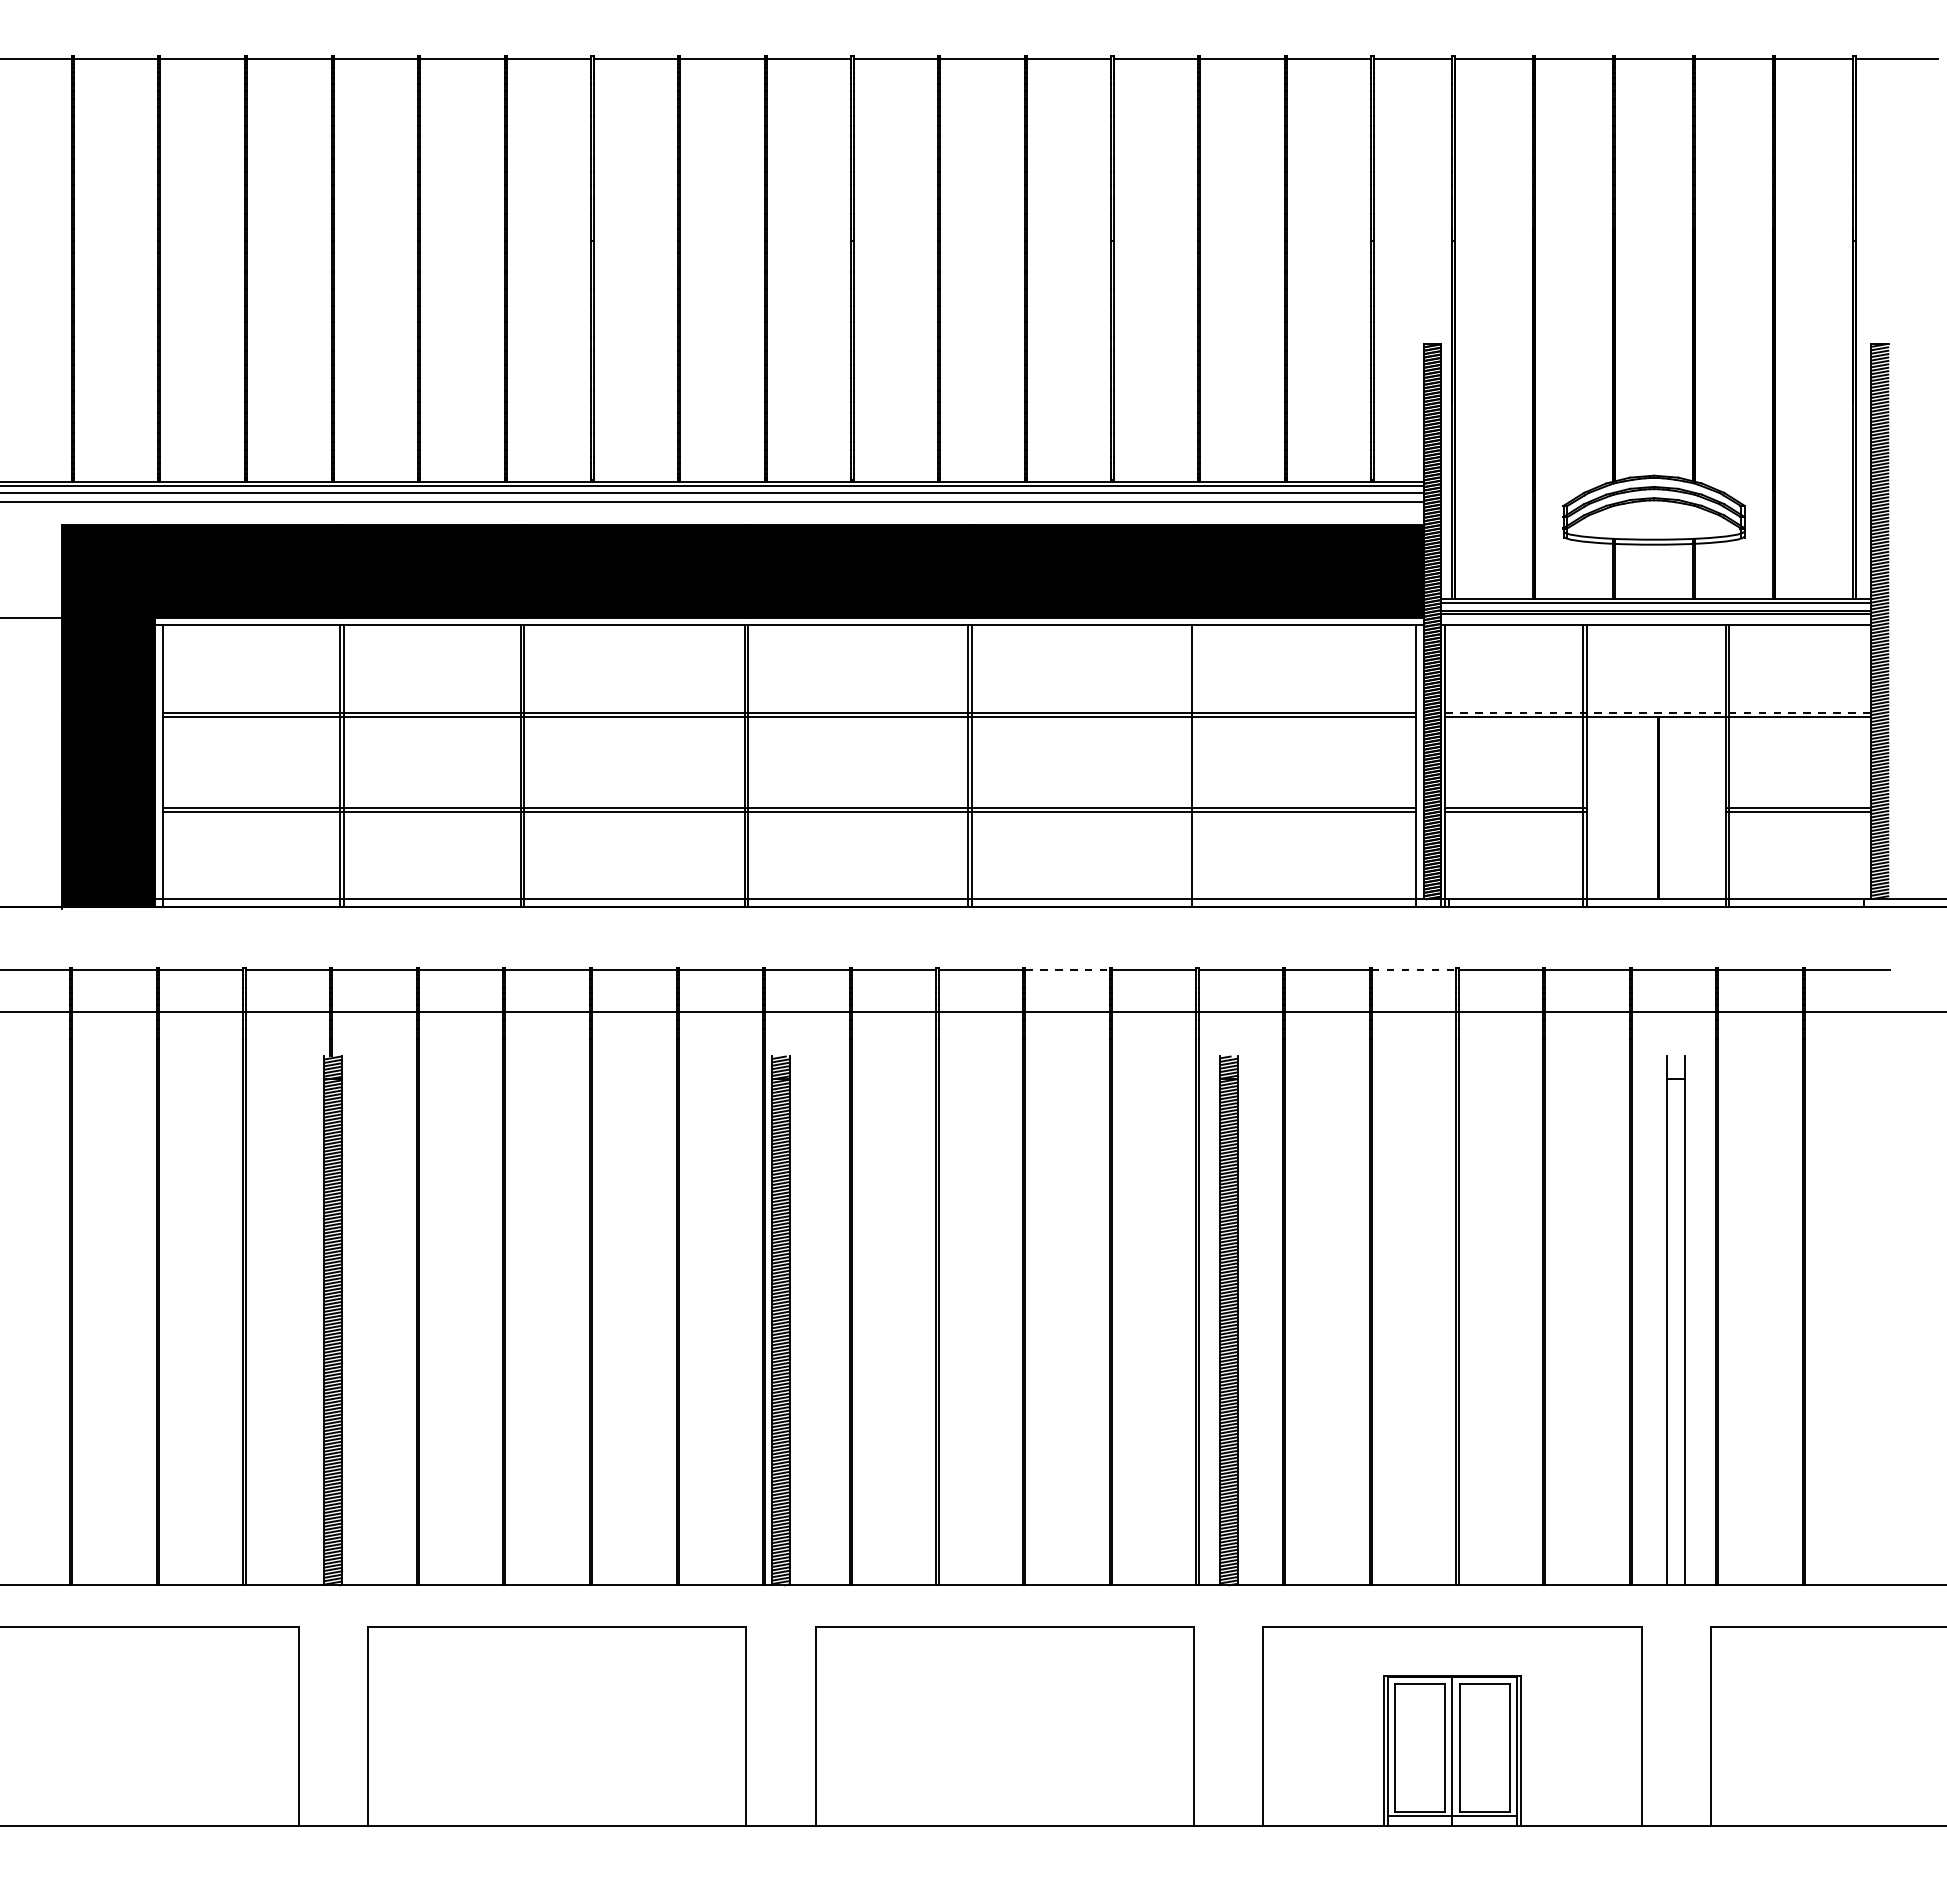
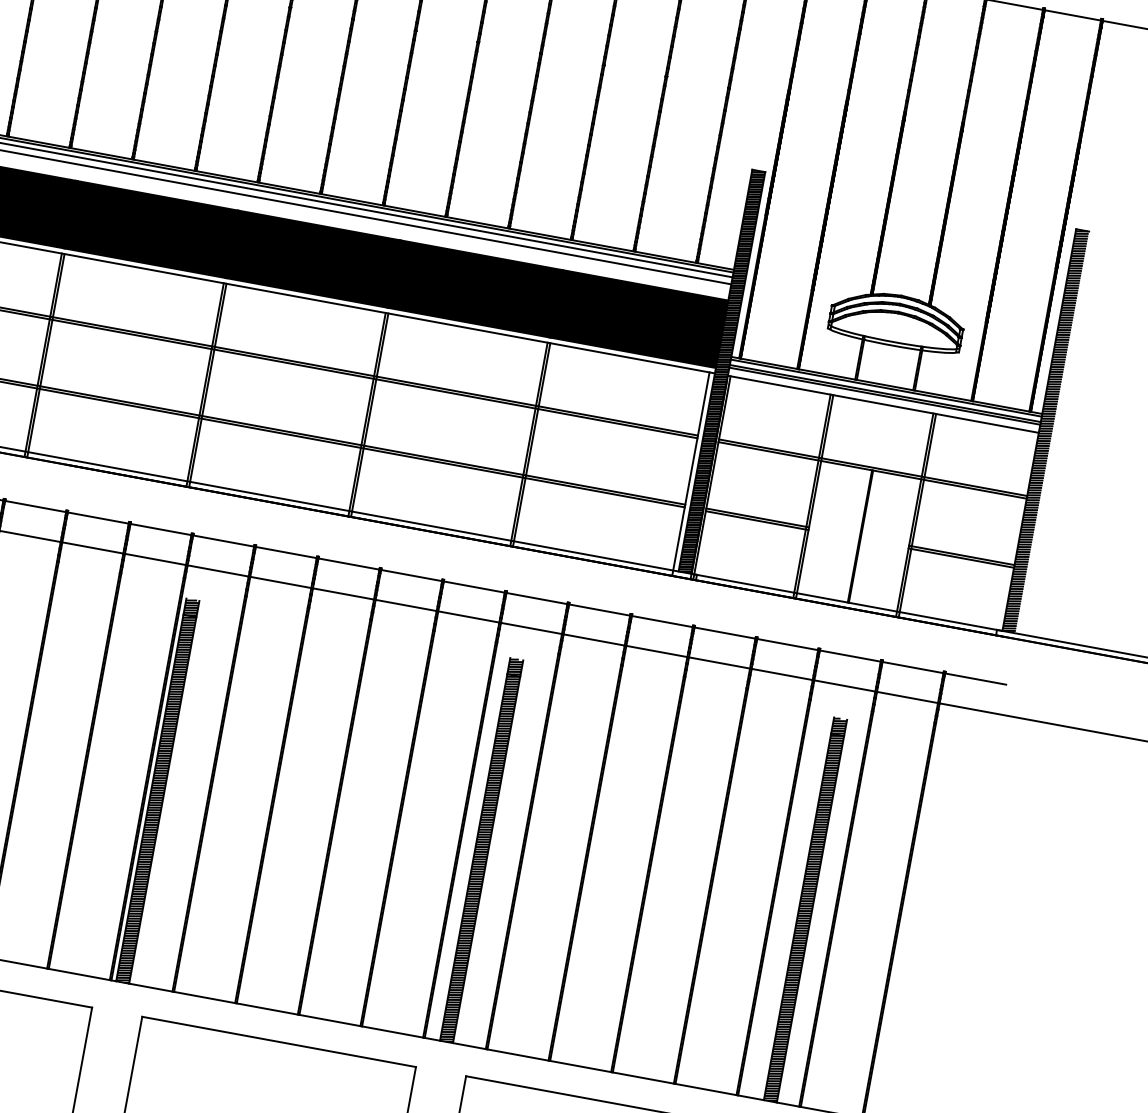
line: (1658, 712) -> (873, 467), dashed -> solid
line: (1195, 765) -> (531, 444), added
line: (1068, 970) -> (412, 575), dashed -> solid
line: (1414, 970) -> (662, 621), dashed -> solid
hatch: (1676, 1320) -> (805, 909), added

